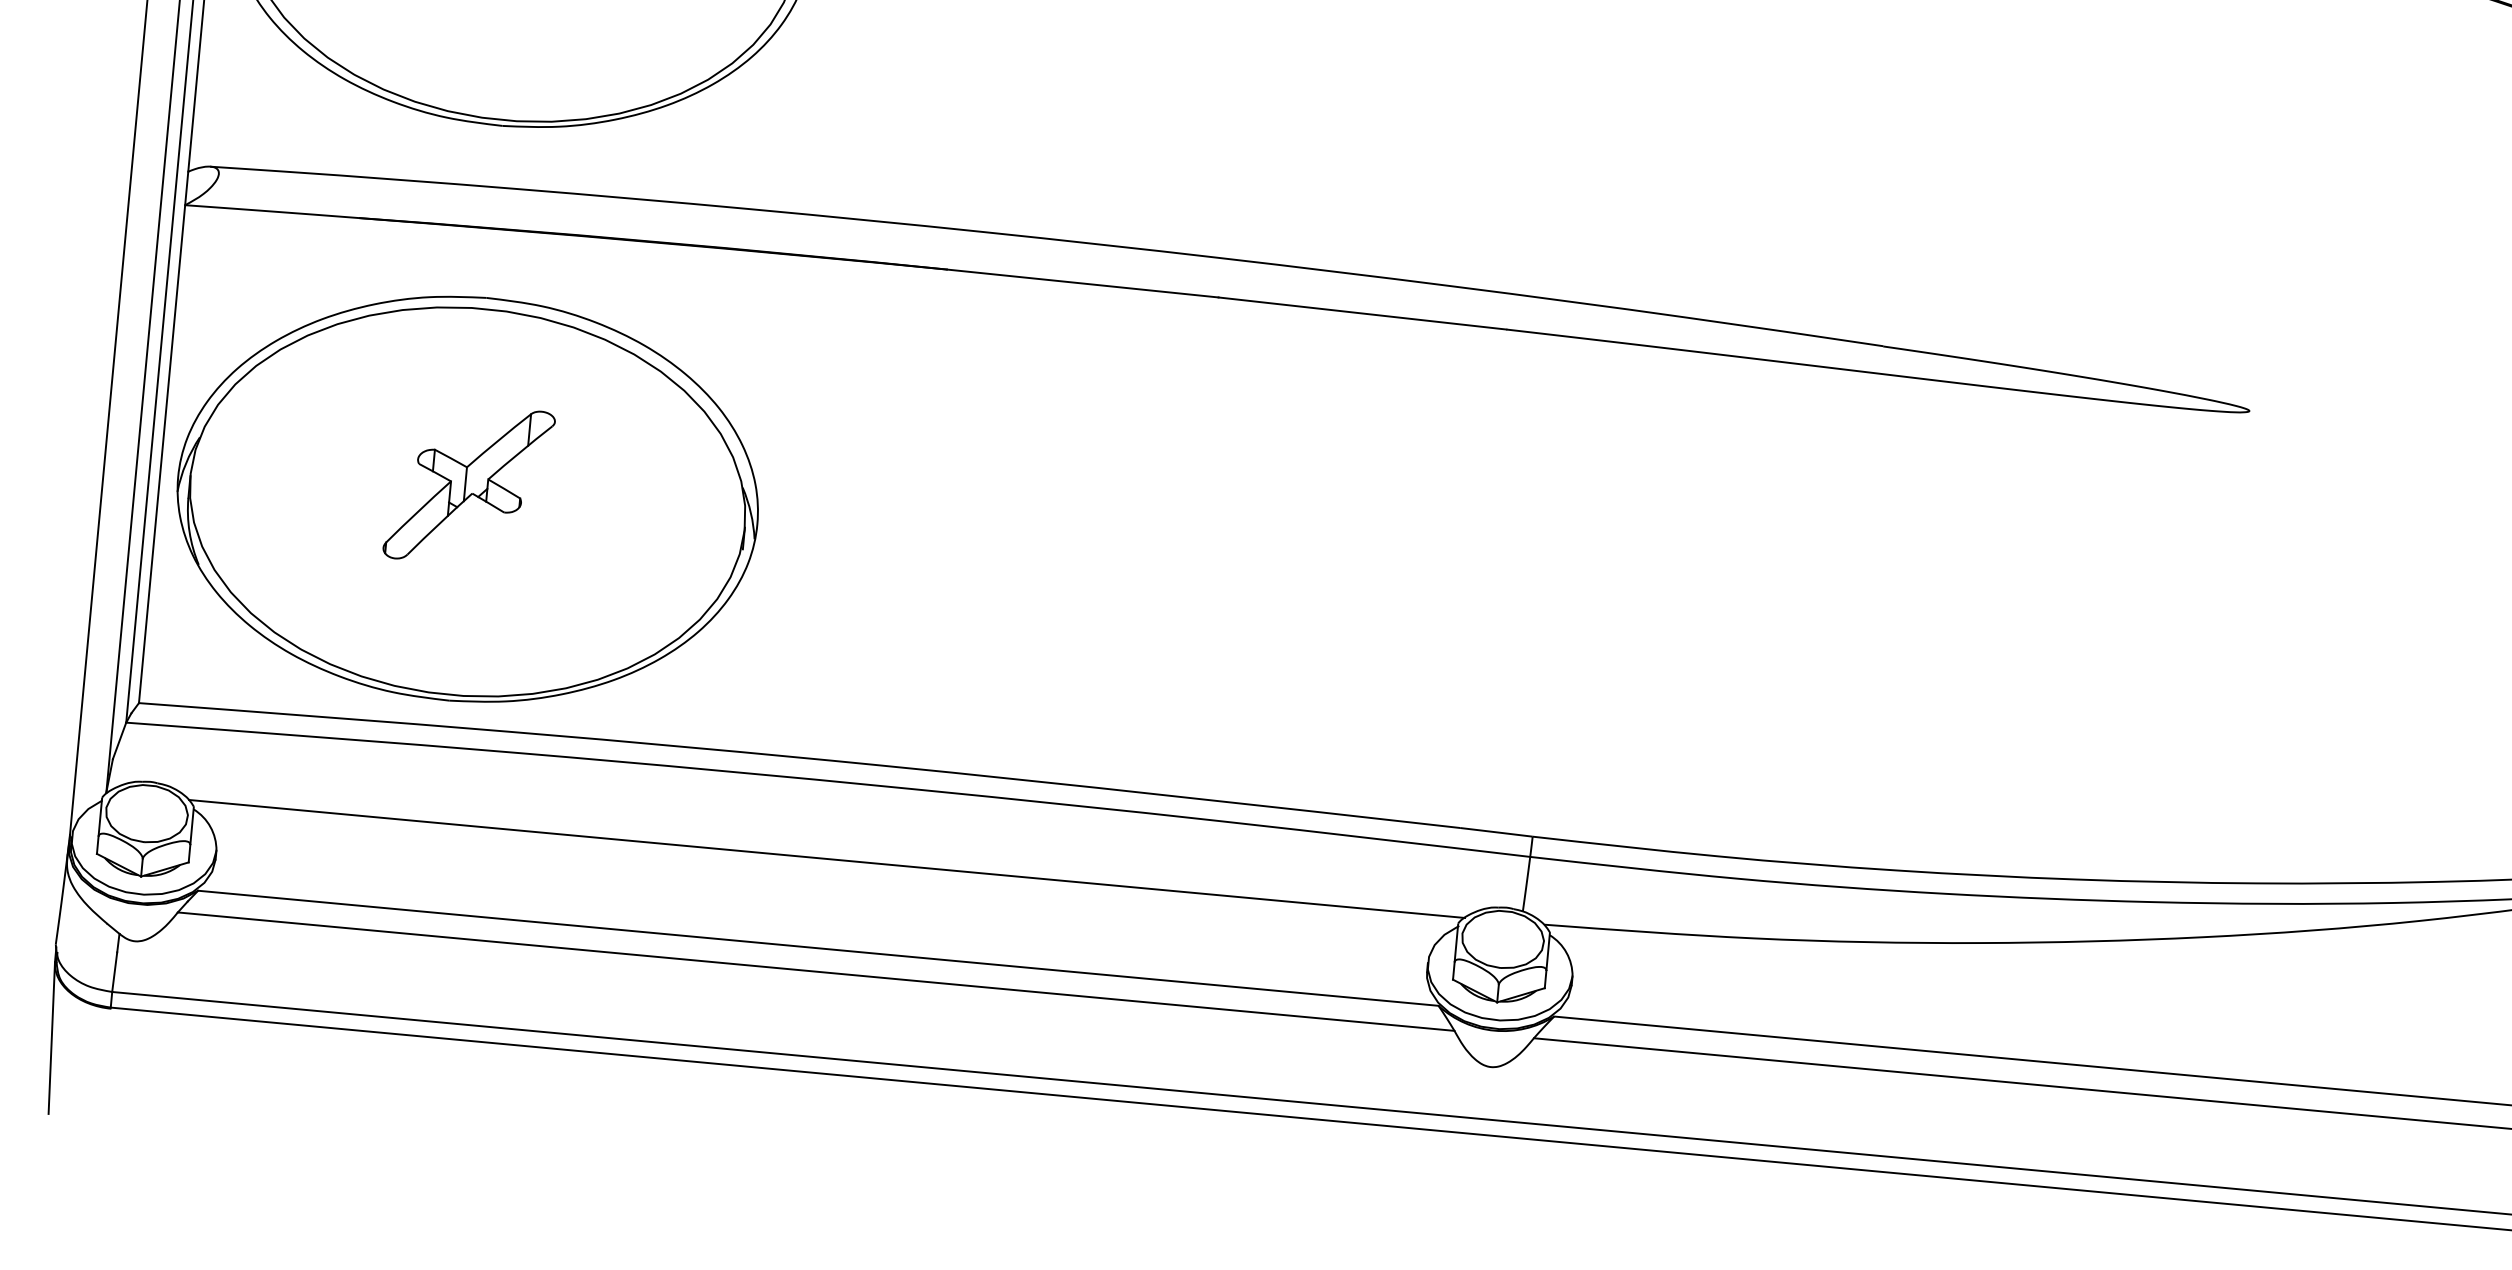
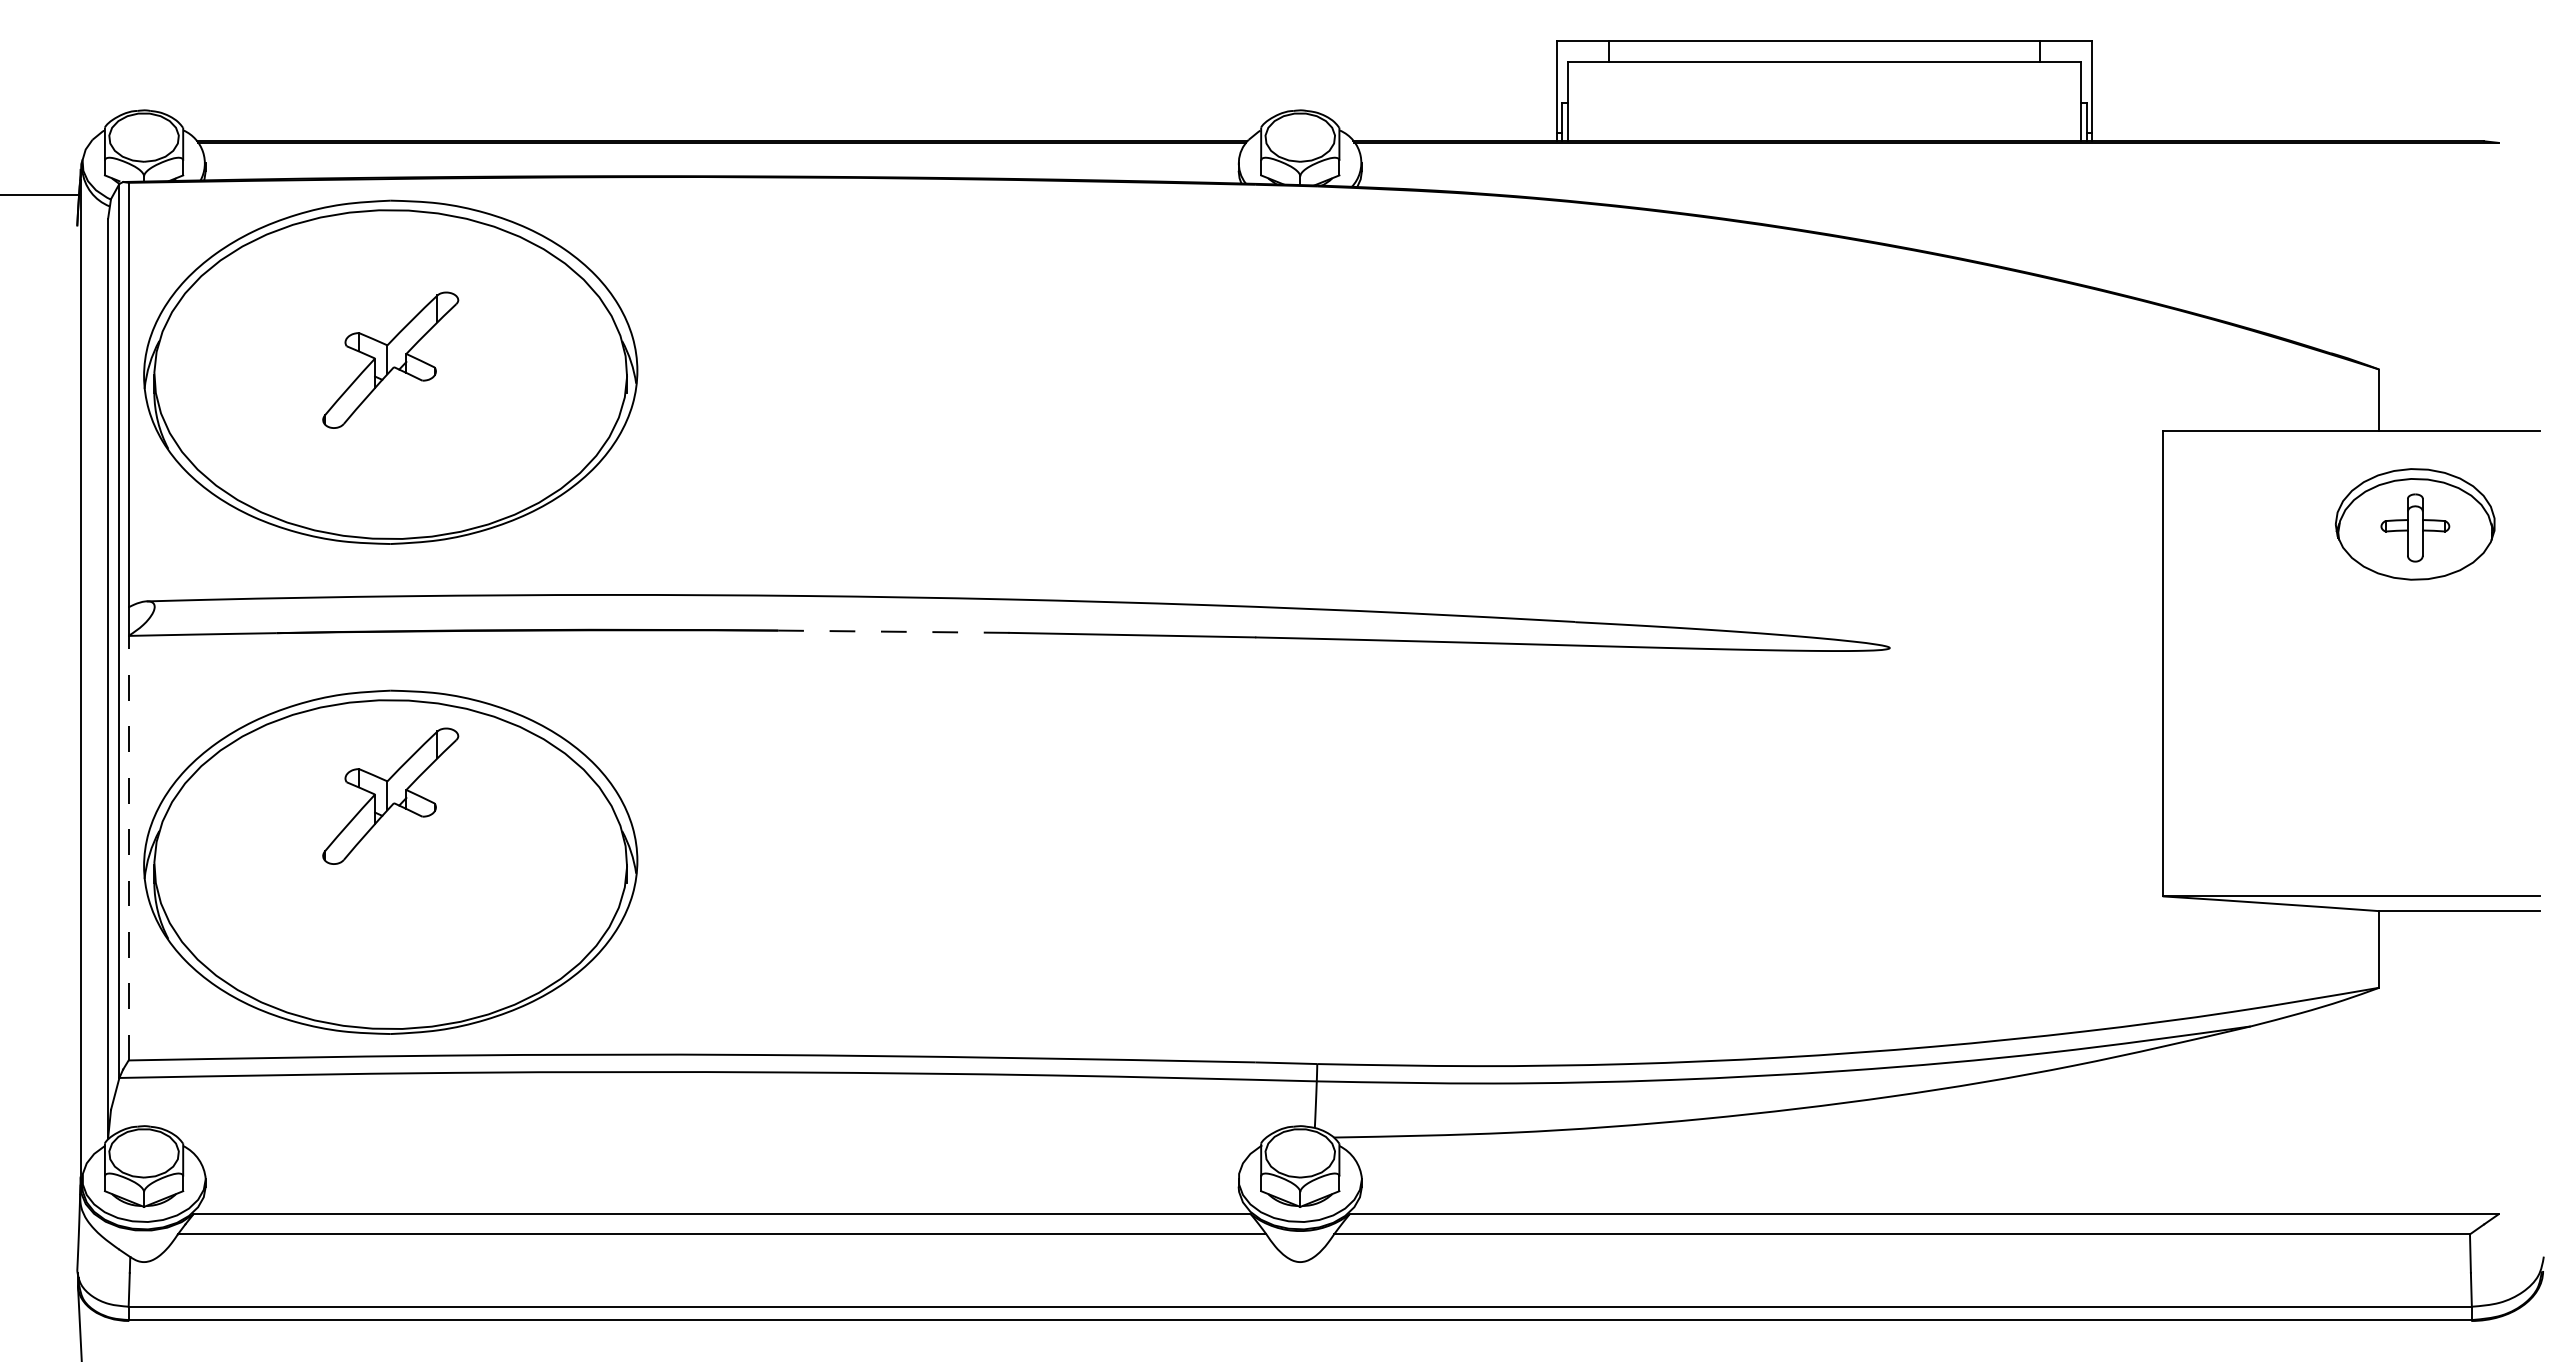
line: (1082, 283) -> (893, 631), solid -> dashed
line: (161, 453) -> (128, 847), solid -> dashed
part: (469, 484) -> (390, 795), moved
line: (826, 859) -> (722, 1138), removed

